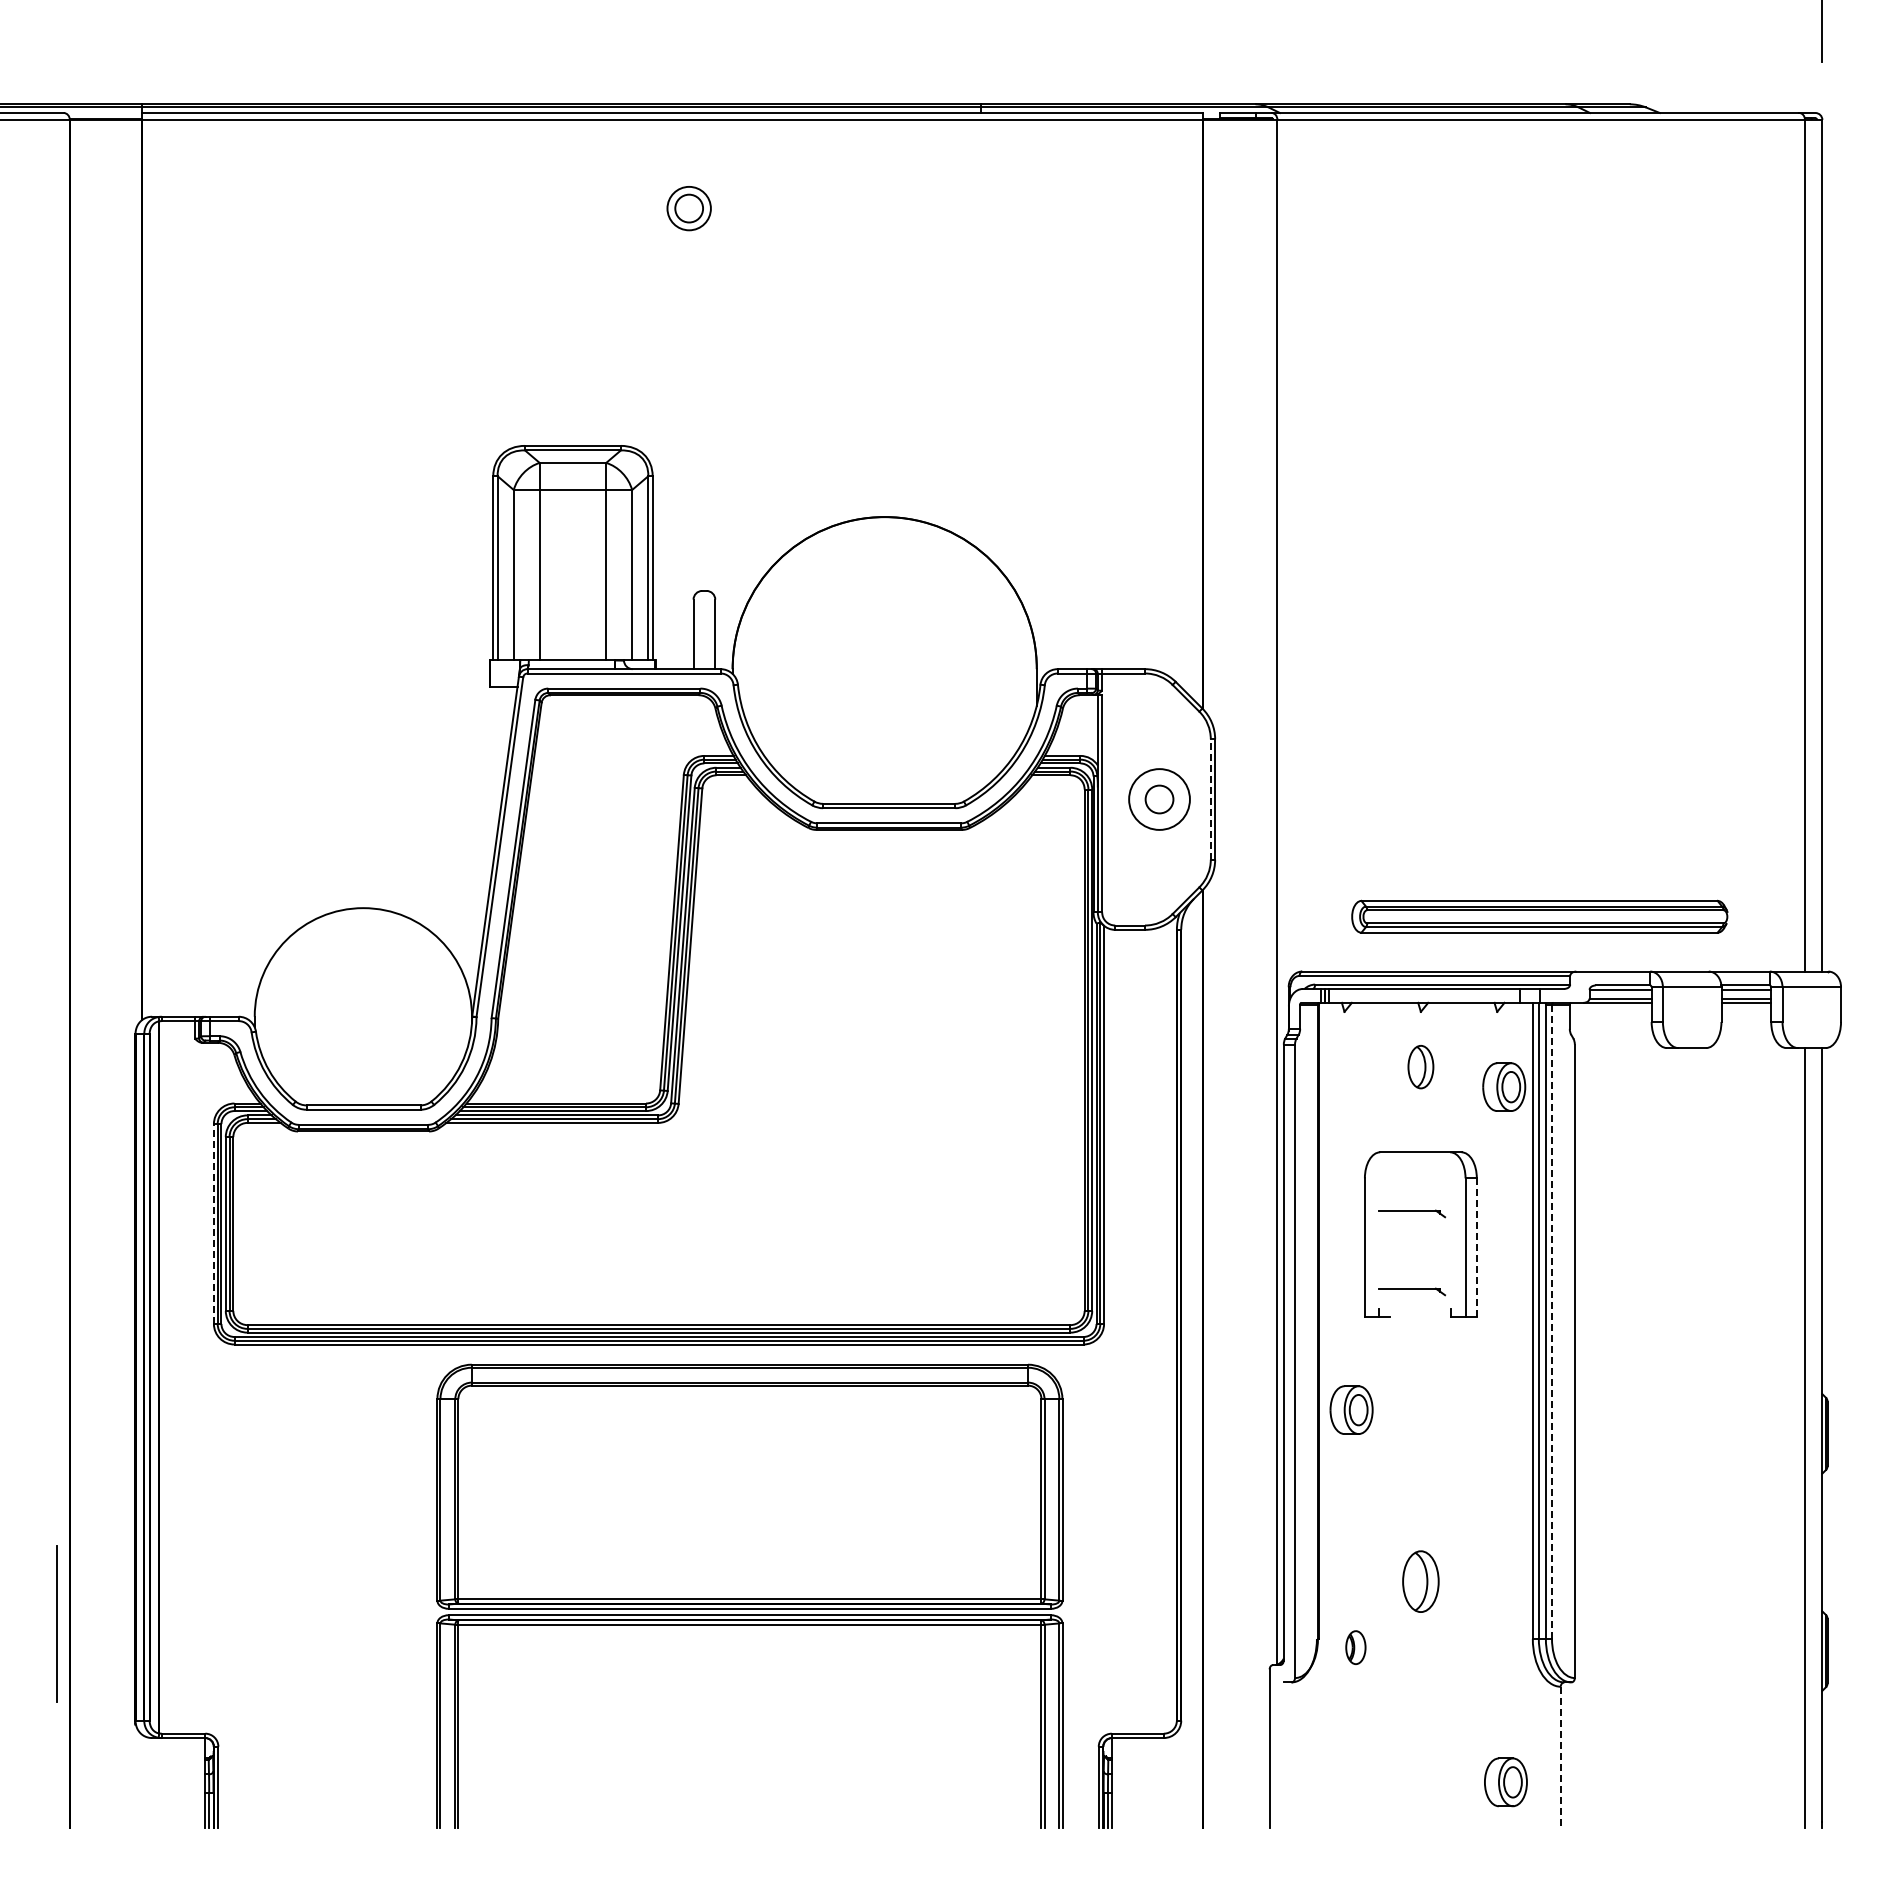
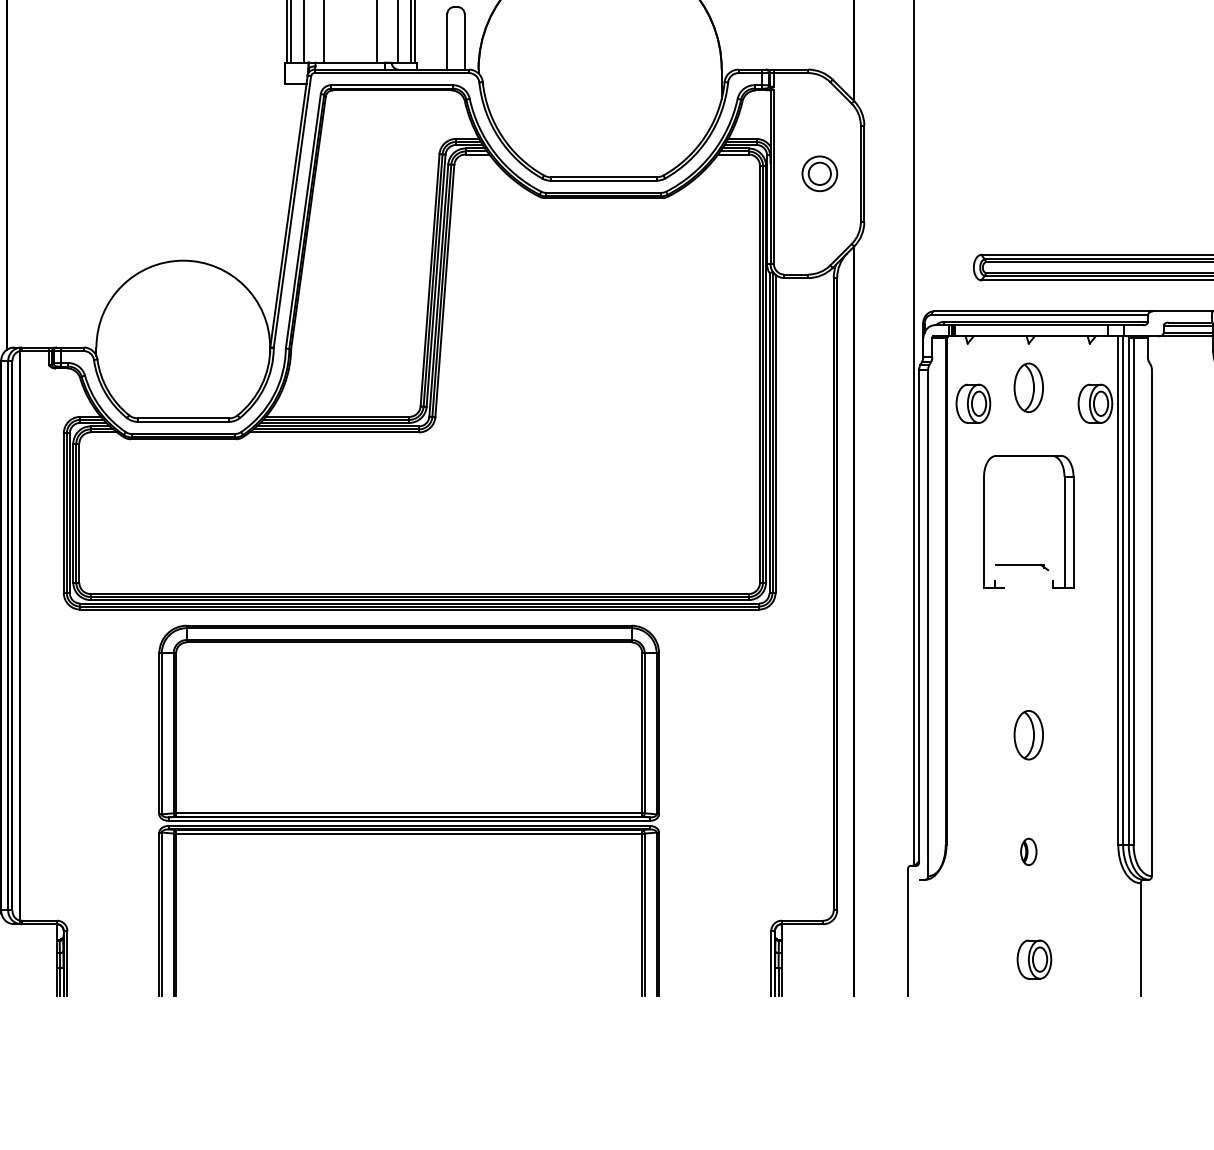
circle: (1159, 799) -> (819, 173), size x0.71
line: (1210, 799) -> (860, 173), dashed -> solid
part: (1420, 1066) -> (1028, 387), size x1.43
part: (1411, 1213) -> (1021, 504), removed
line: (213, 1224) -> (63, 513), dashed -> solid
line: (1476, 1247) -> (1073, 532), dashed -> solid
line: (1551, 1322) -> (1133, 591), dashed -> solid
part: (1351, 1409) -> (973, 403), moved
part: (1420, 1581) -> (1028, 735), moved
part: (749, 1595) -> (408, 810), moved
part: (1355, 1647) -> (1028, 851), moved
line: (1560, 1757) -> (1140, 939), dashed -> solid
part: (1505, 1782) -> (1034, 959), moved

